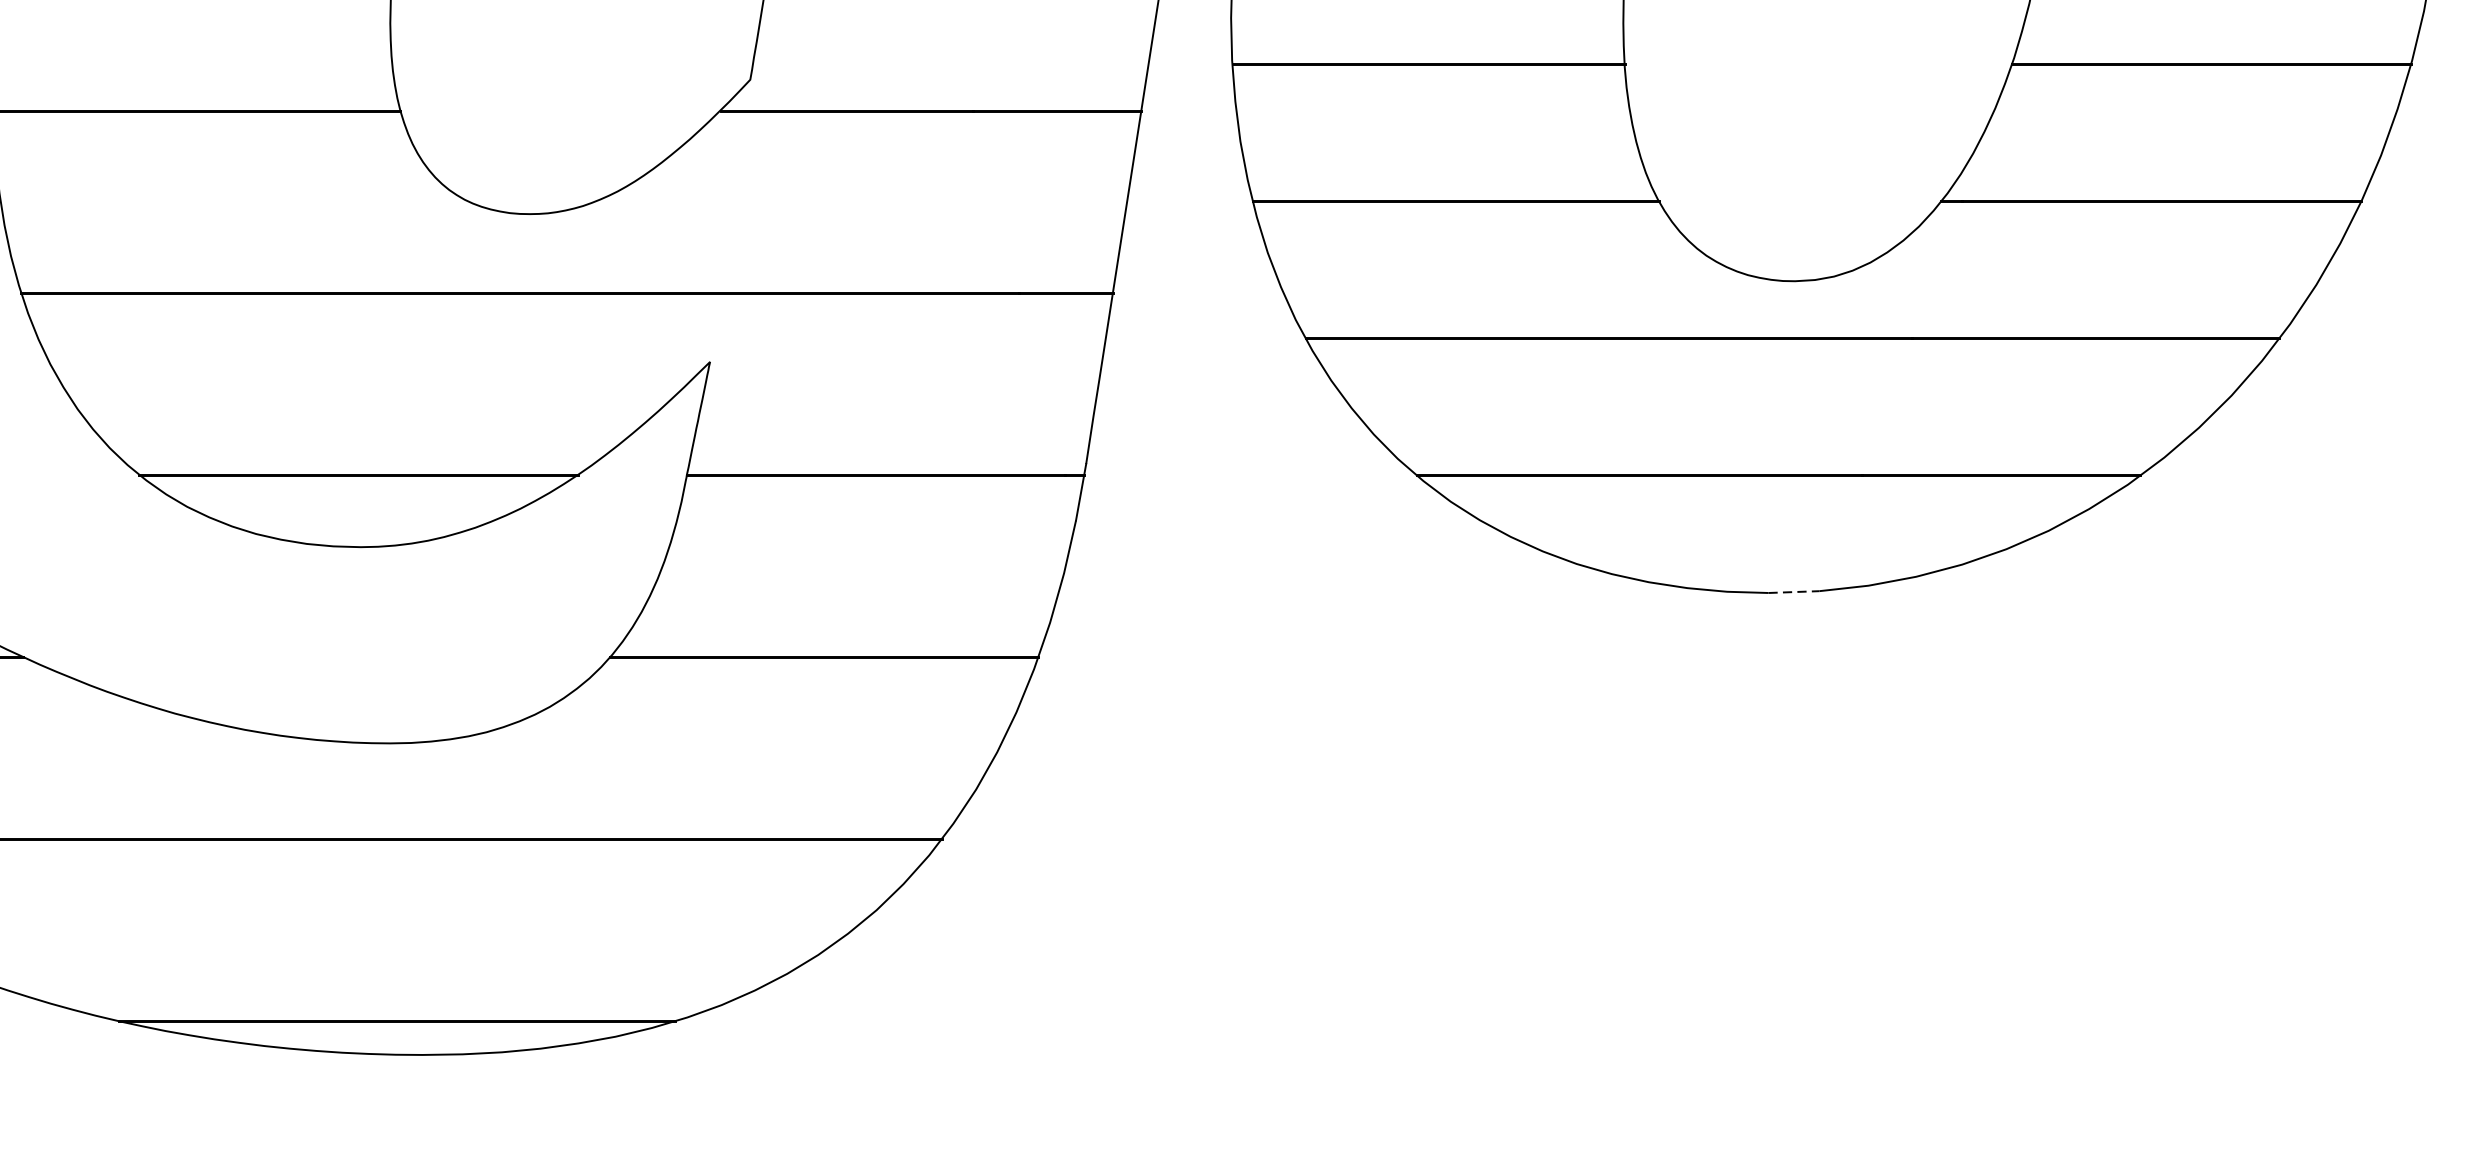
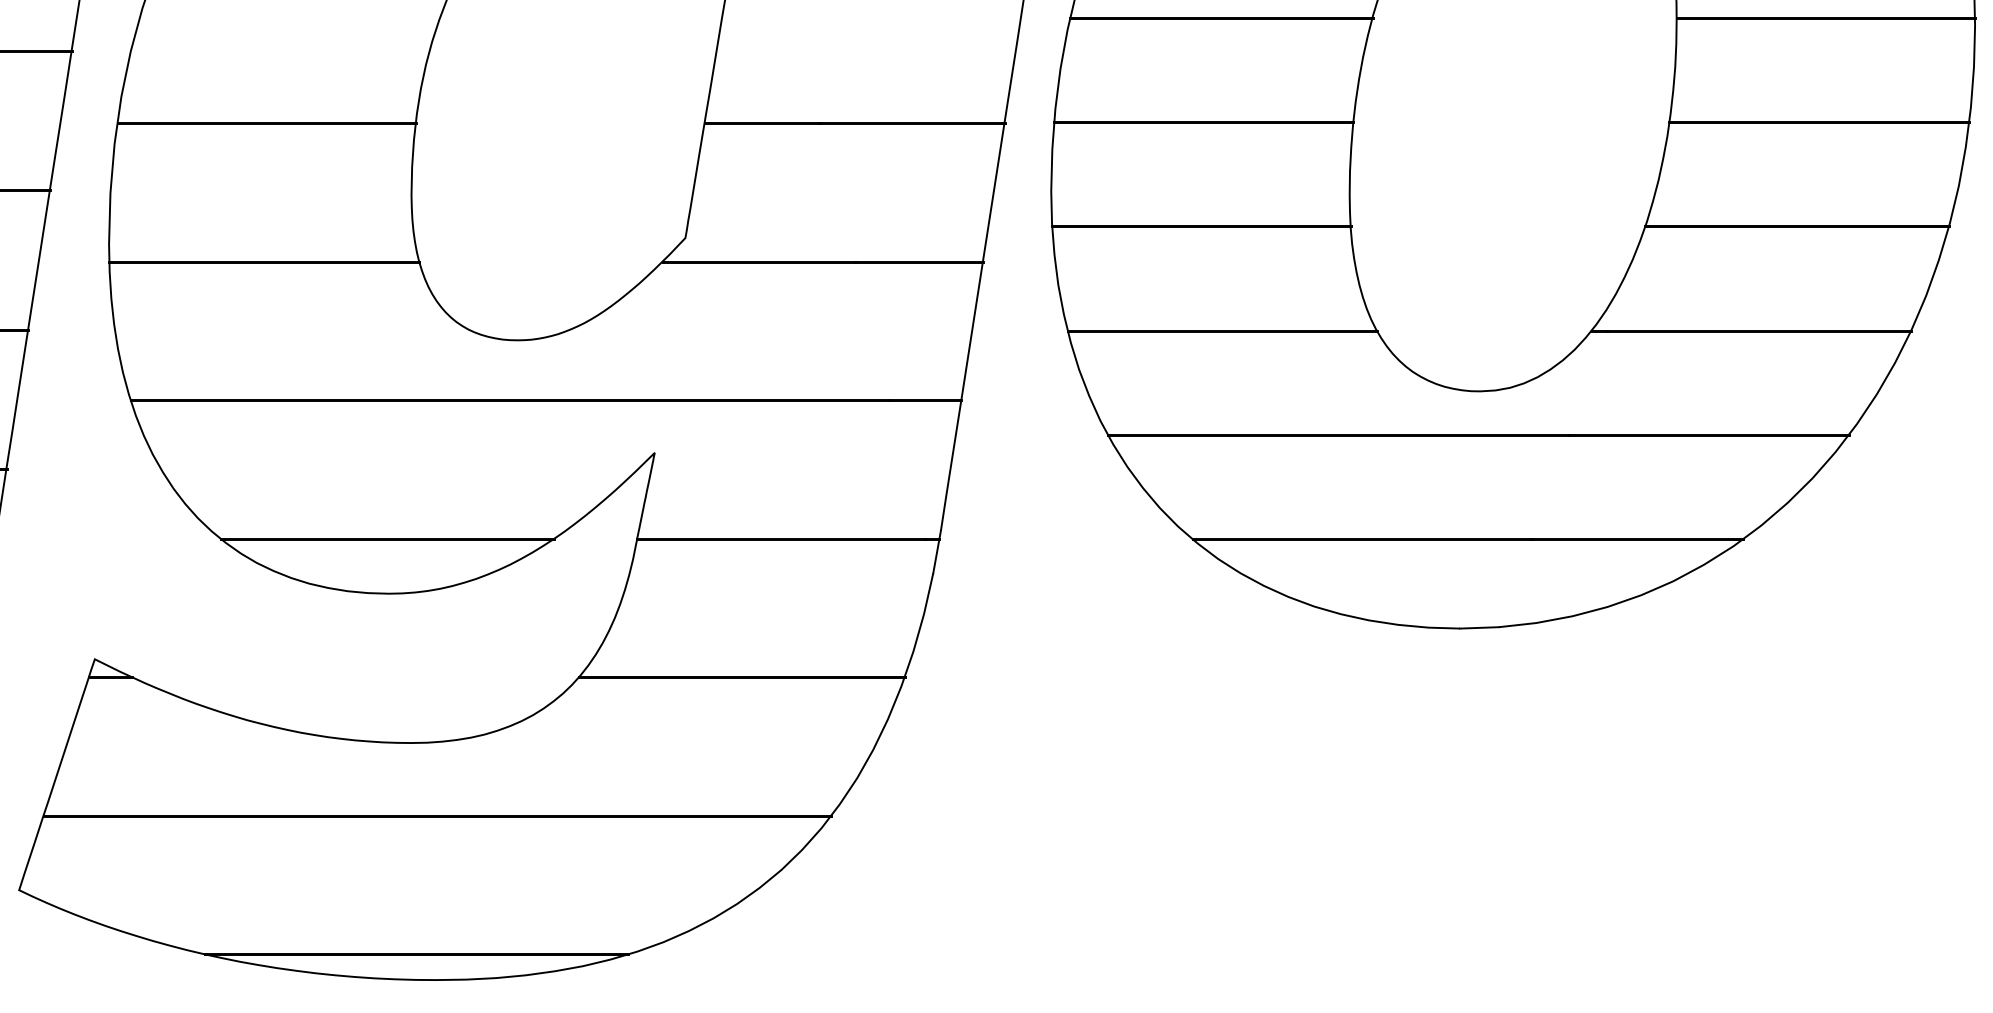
line: (1793, 591) -> (1479, 627), dashed -> solid

